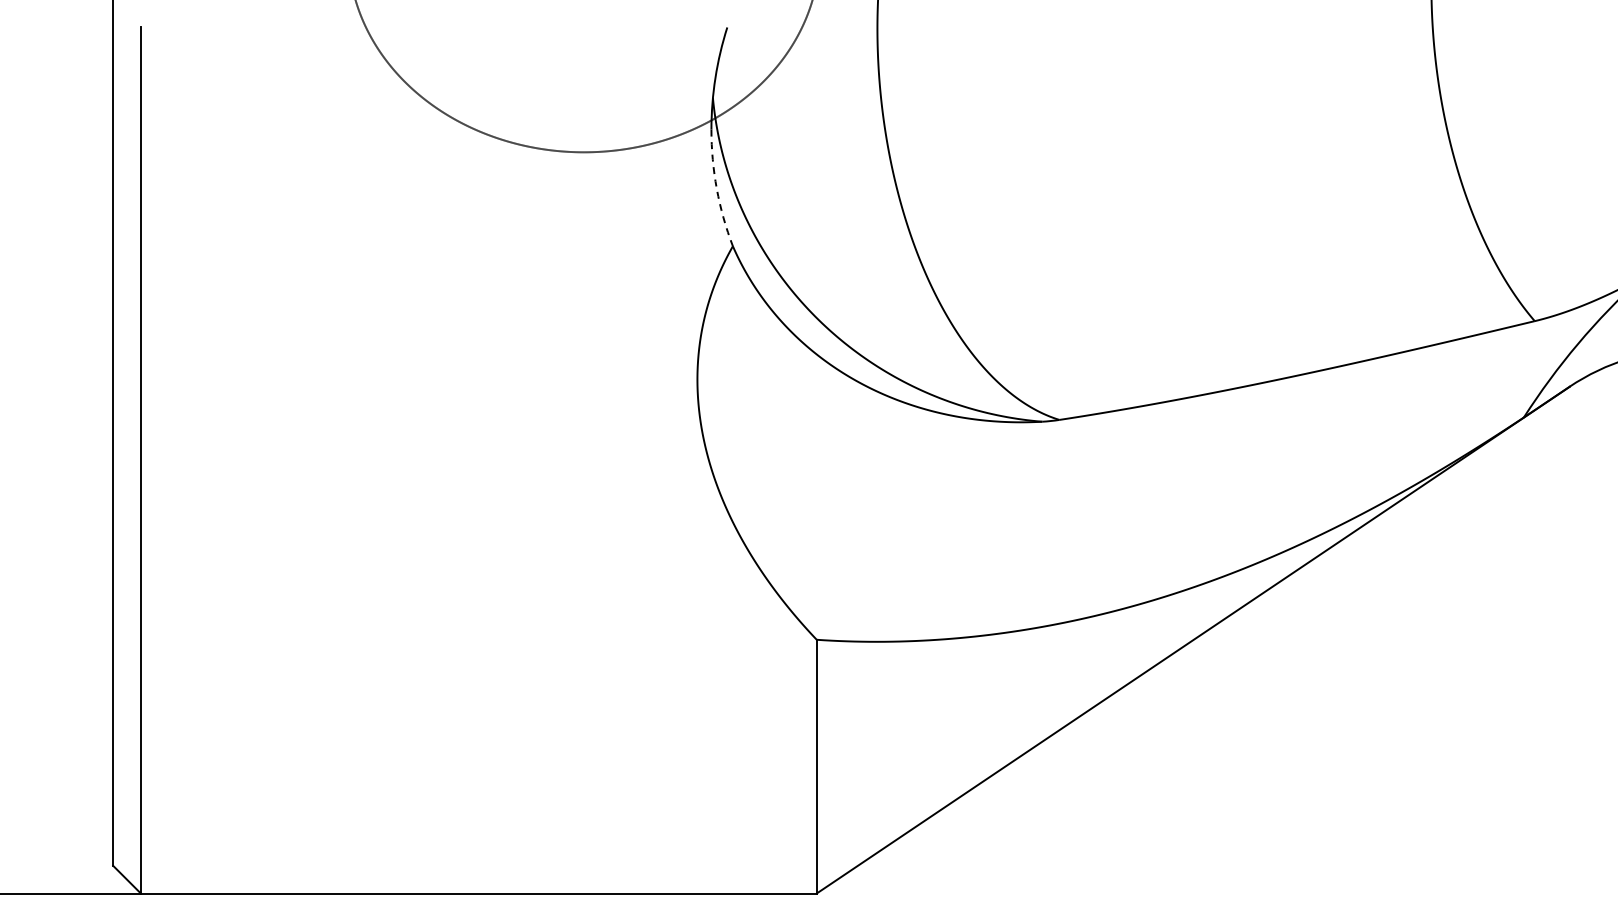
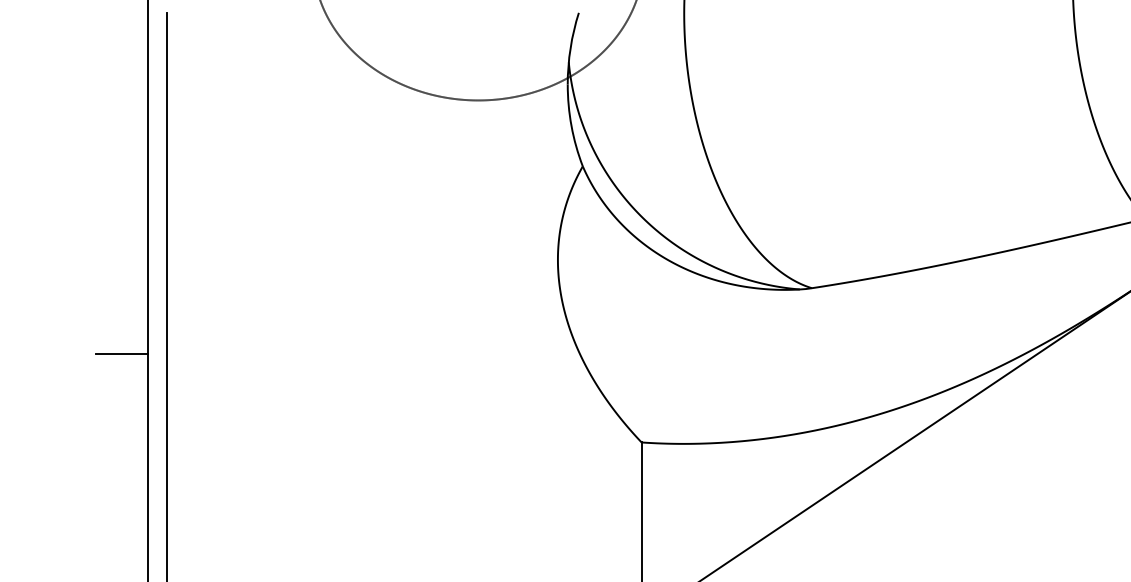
arc: (716, 188) -> (571, 125), dashed -> solid
line: (76, 514) -> (122, 354), added

